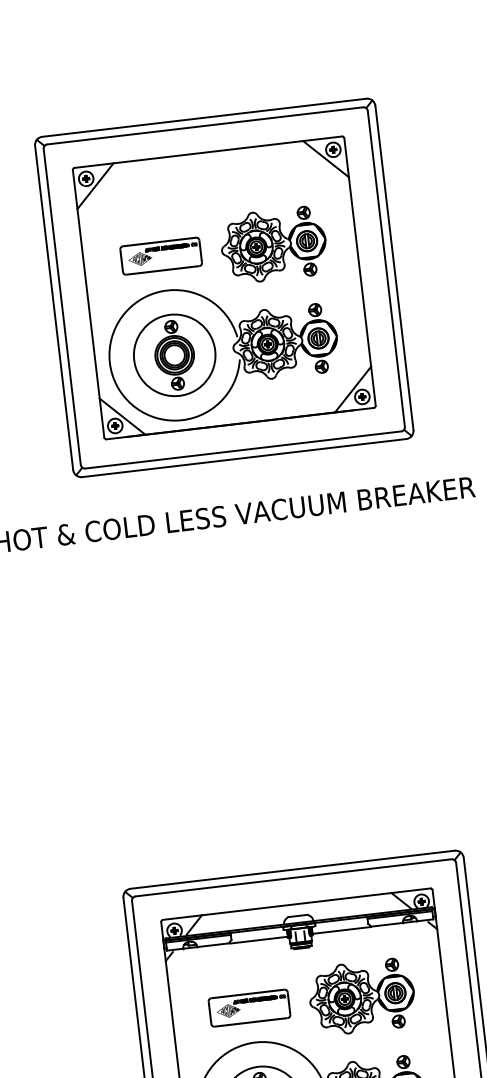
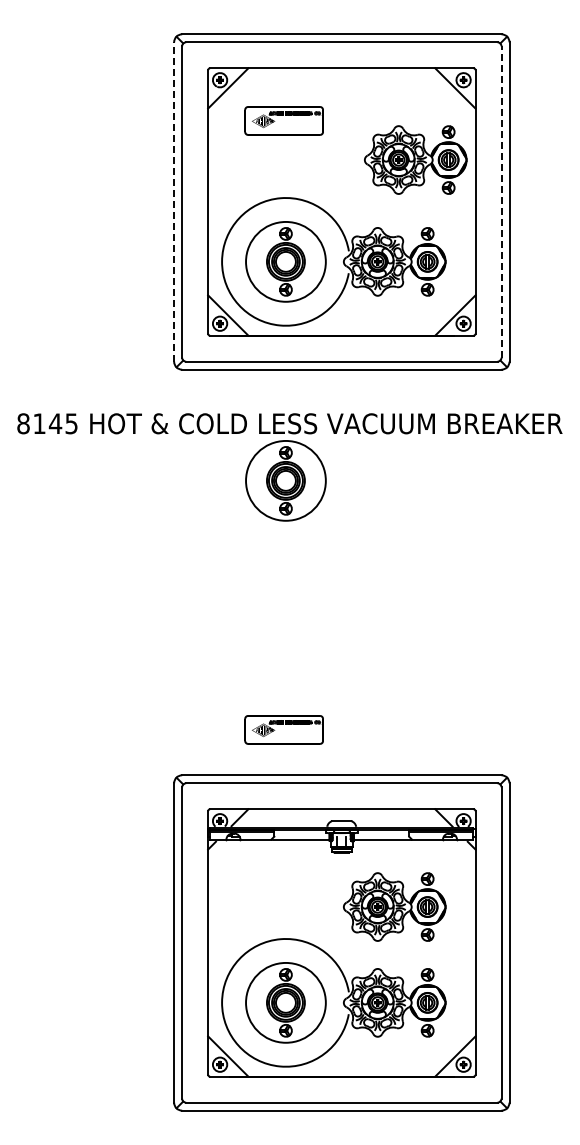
part: (273, 244) -> (415, 159), moved
part: (160, 255) -> (283, 120), moved
line: (386, 269) -> (501, 202), solid -> dashed
line: (54, 308) -> (174, 202), solid -> dashed
part: (200, 577) -> (285, 480), added
part: (248, 1007) -> (283, 729), moved

